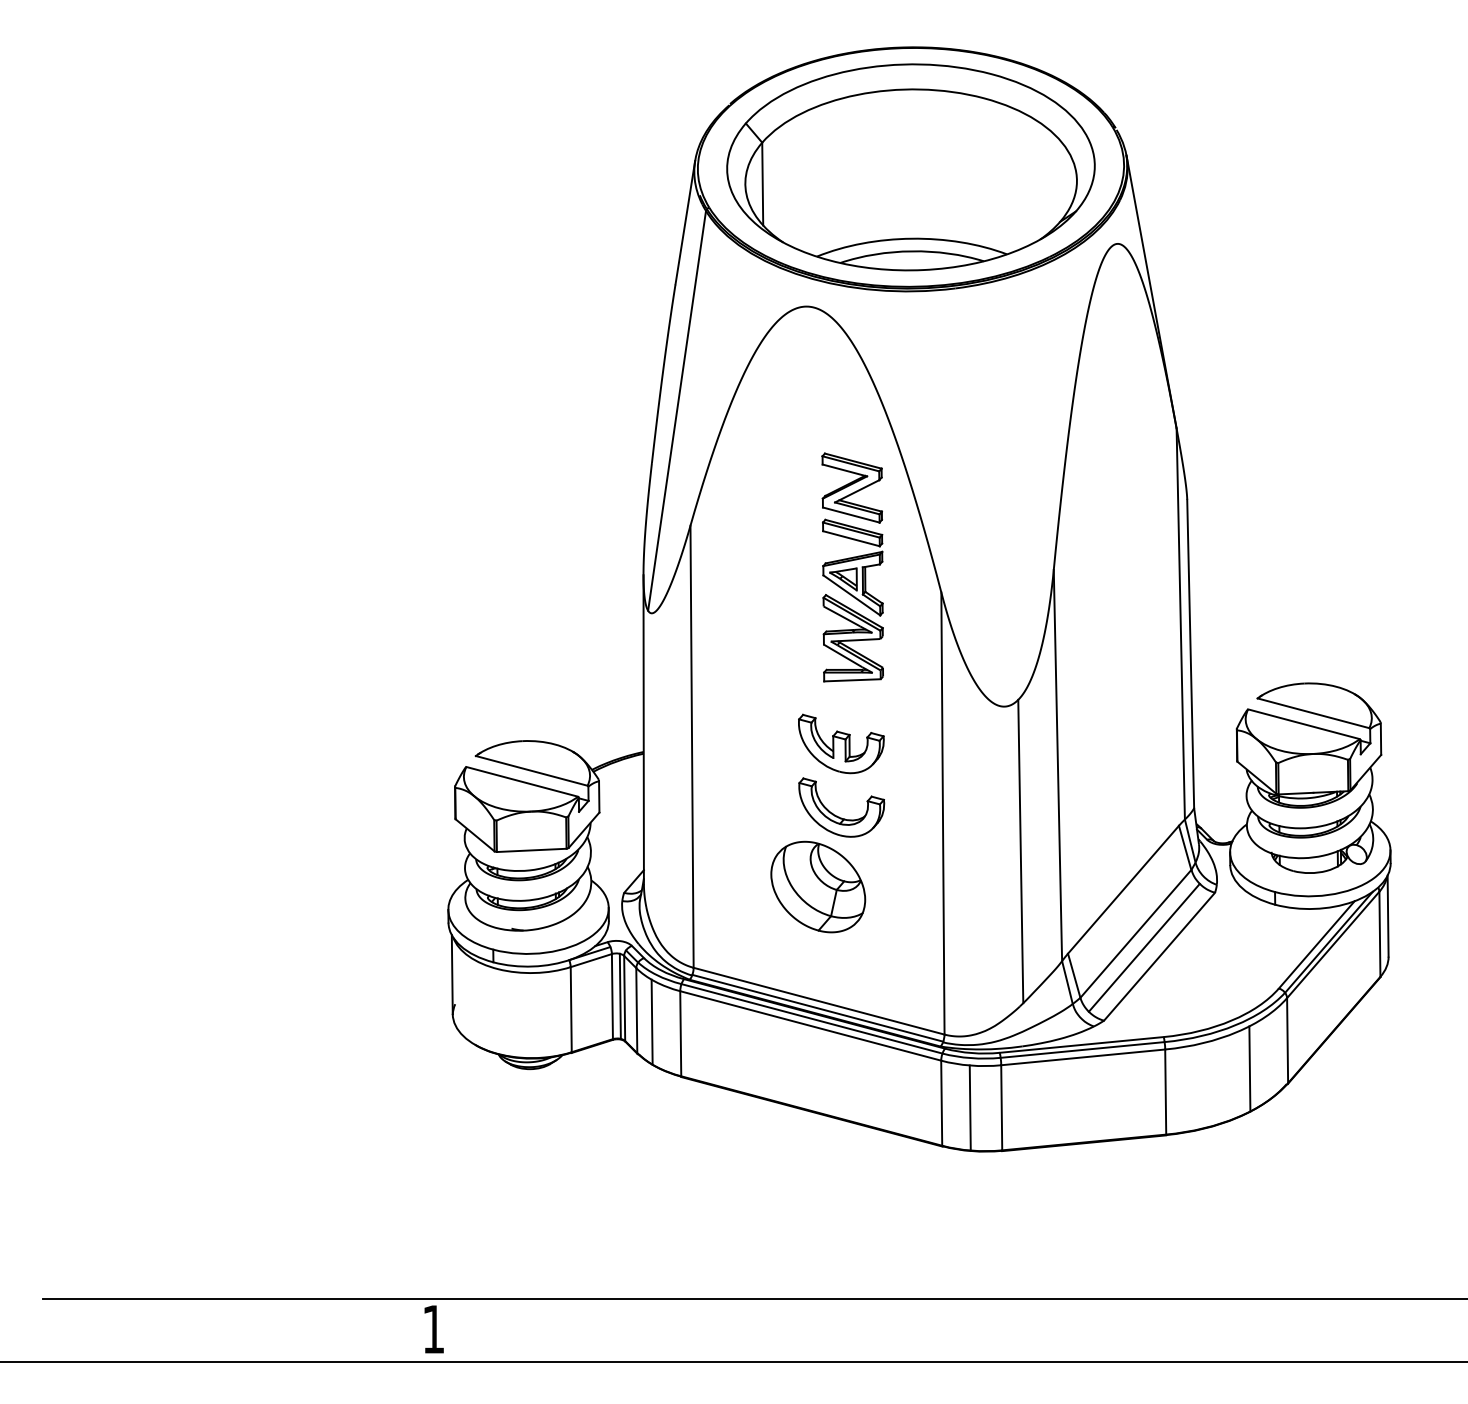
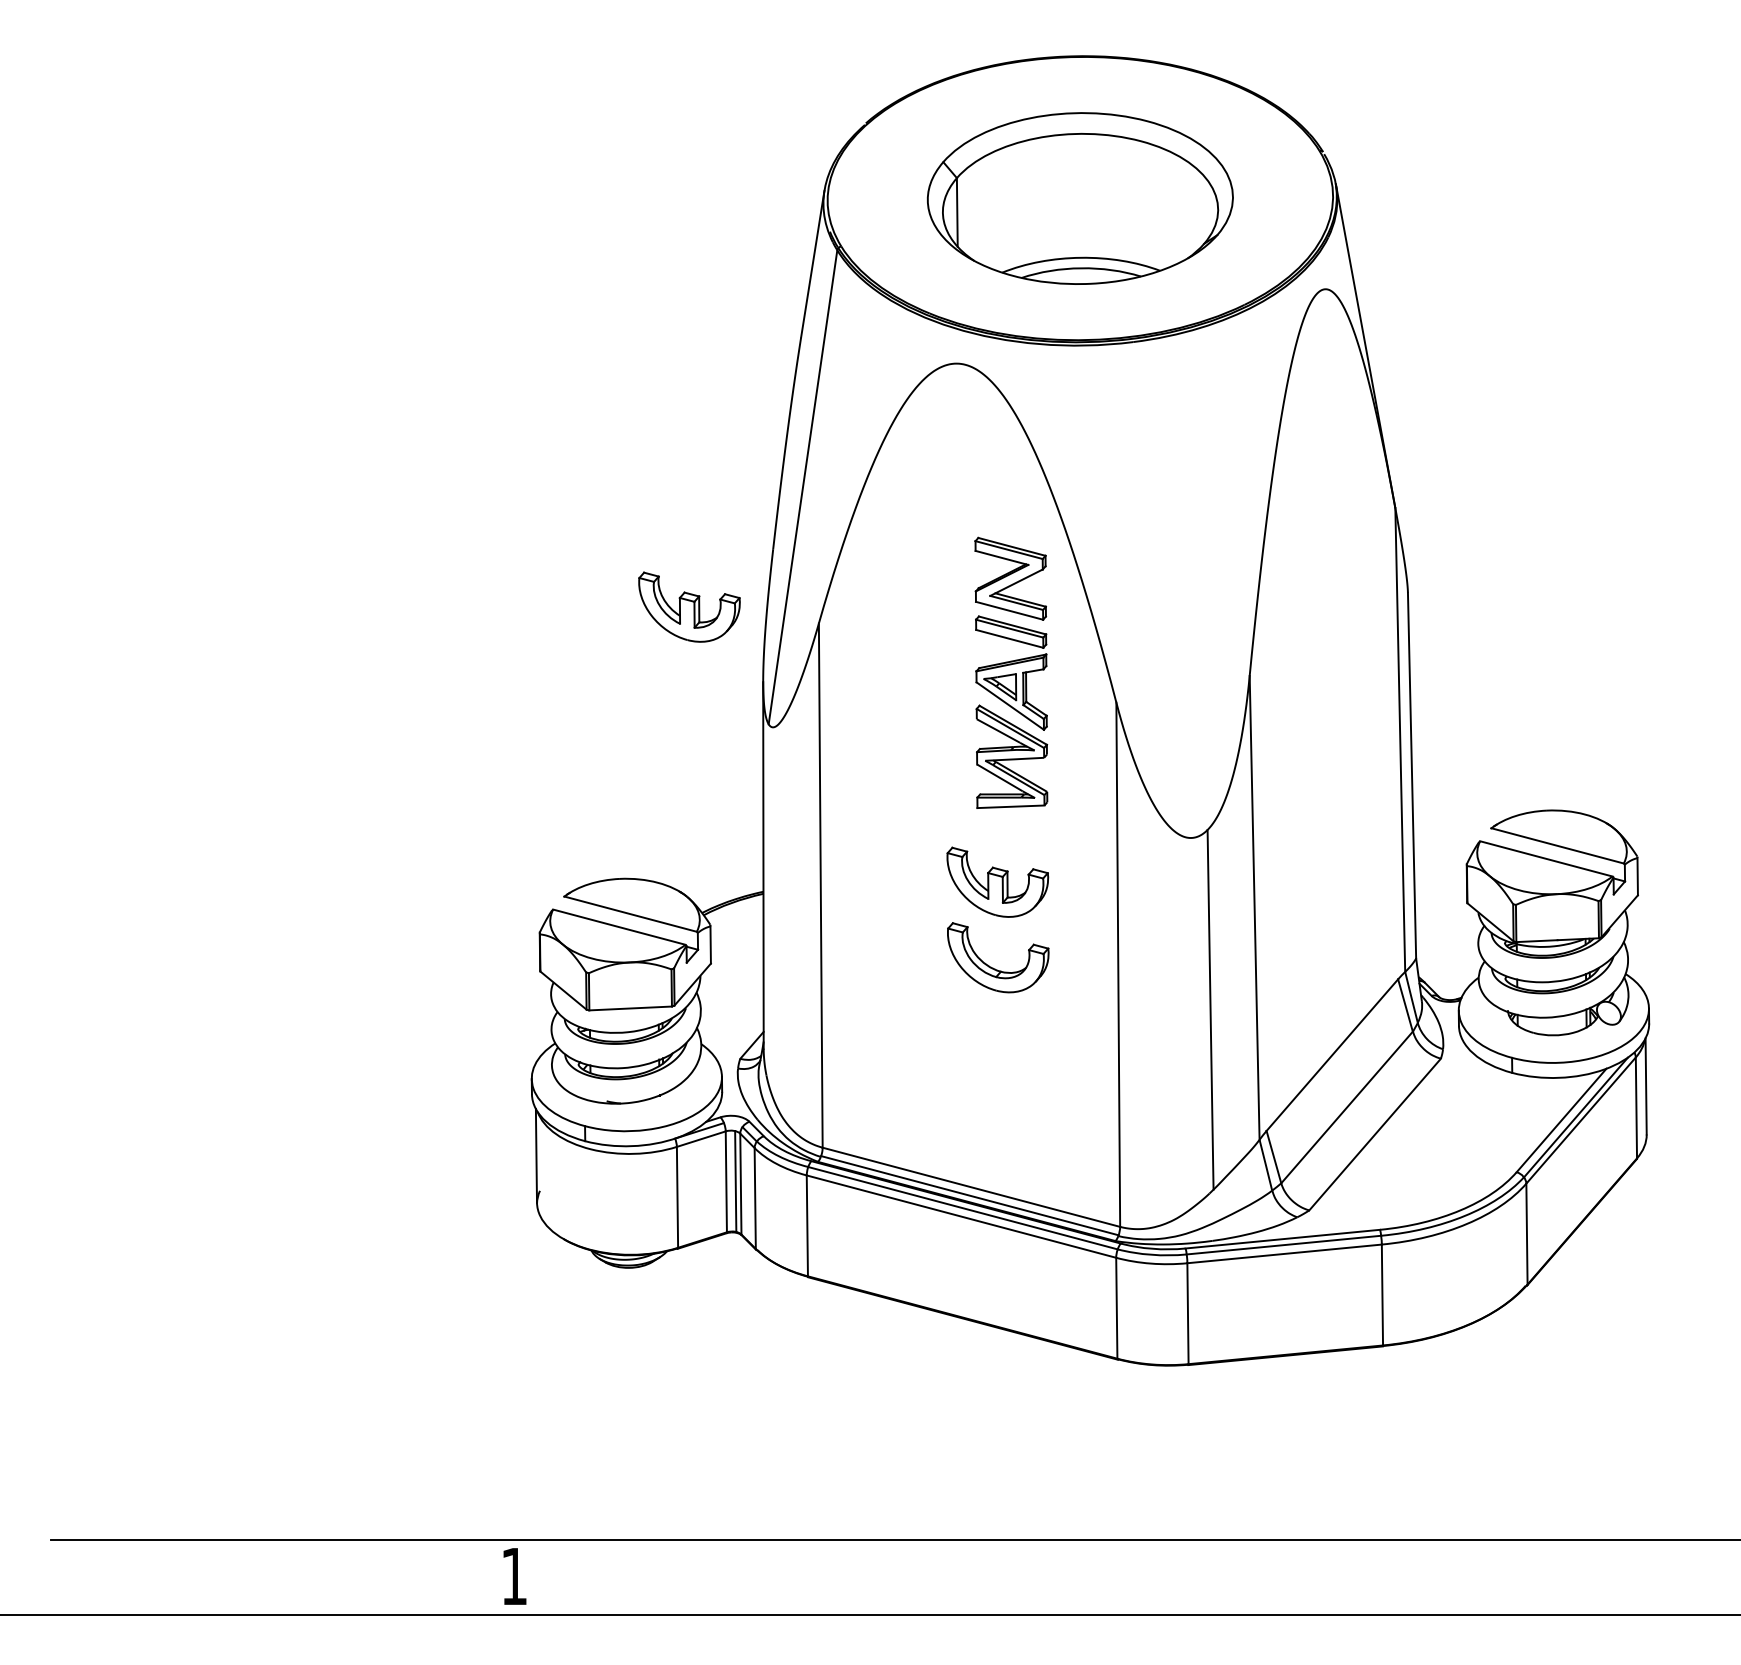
part: (910, 167) -> (1079, 198), size x0.7
part: (581, 511) -> (689, 606), added
part: (818, 886) -> (970, 1051), removed
line: (1143, 947) -> (1356, 1123), removed
line: (651, 1021) -> (772, 1211), removed
line: (1249, 1068) -> (1481, 1267), removed
line: (969, 1107) -> (1149, 1313), removed

